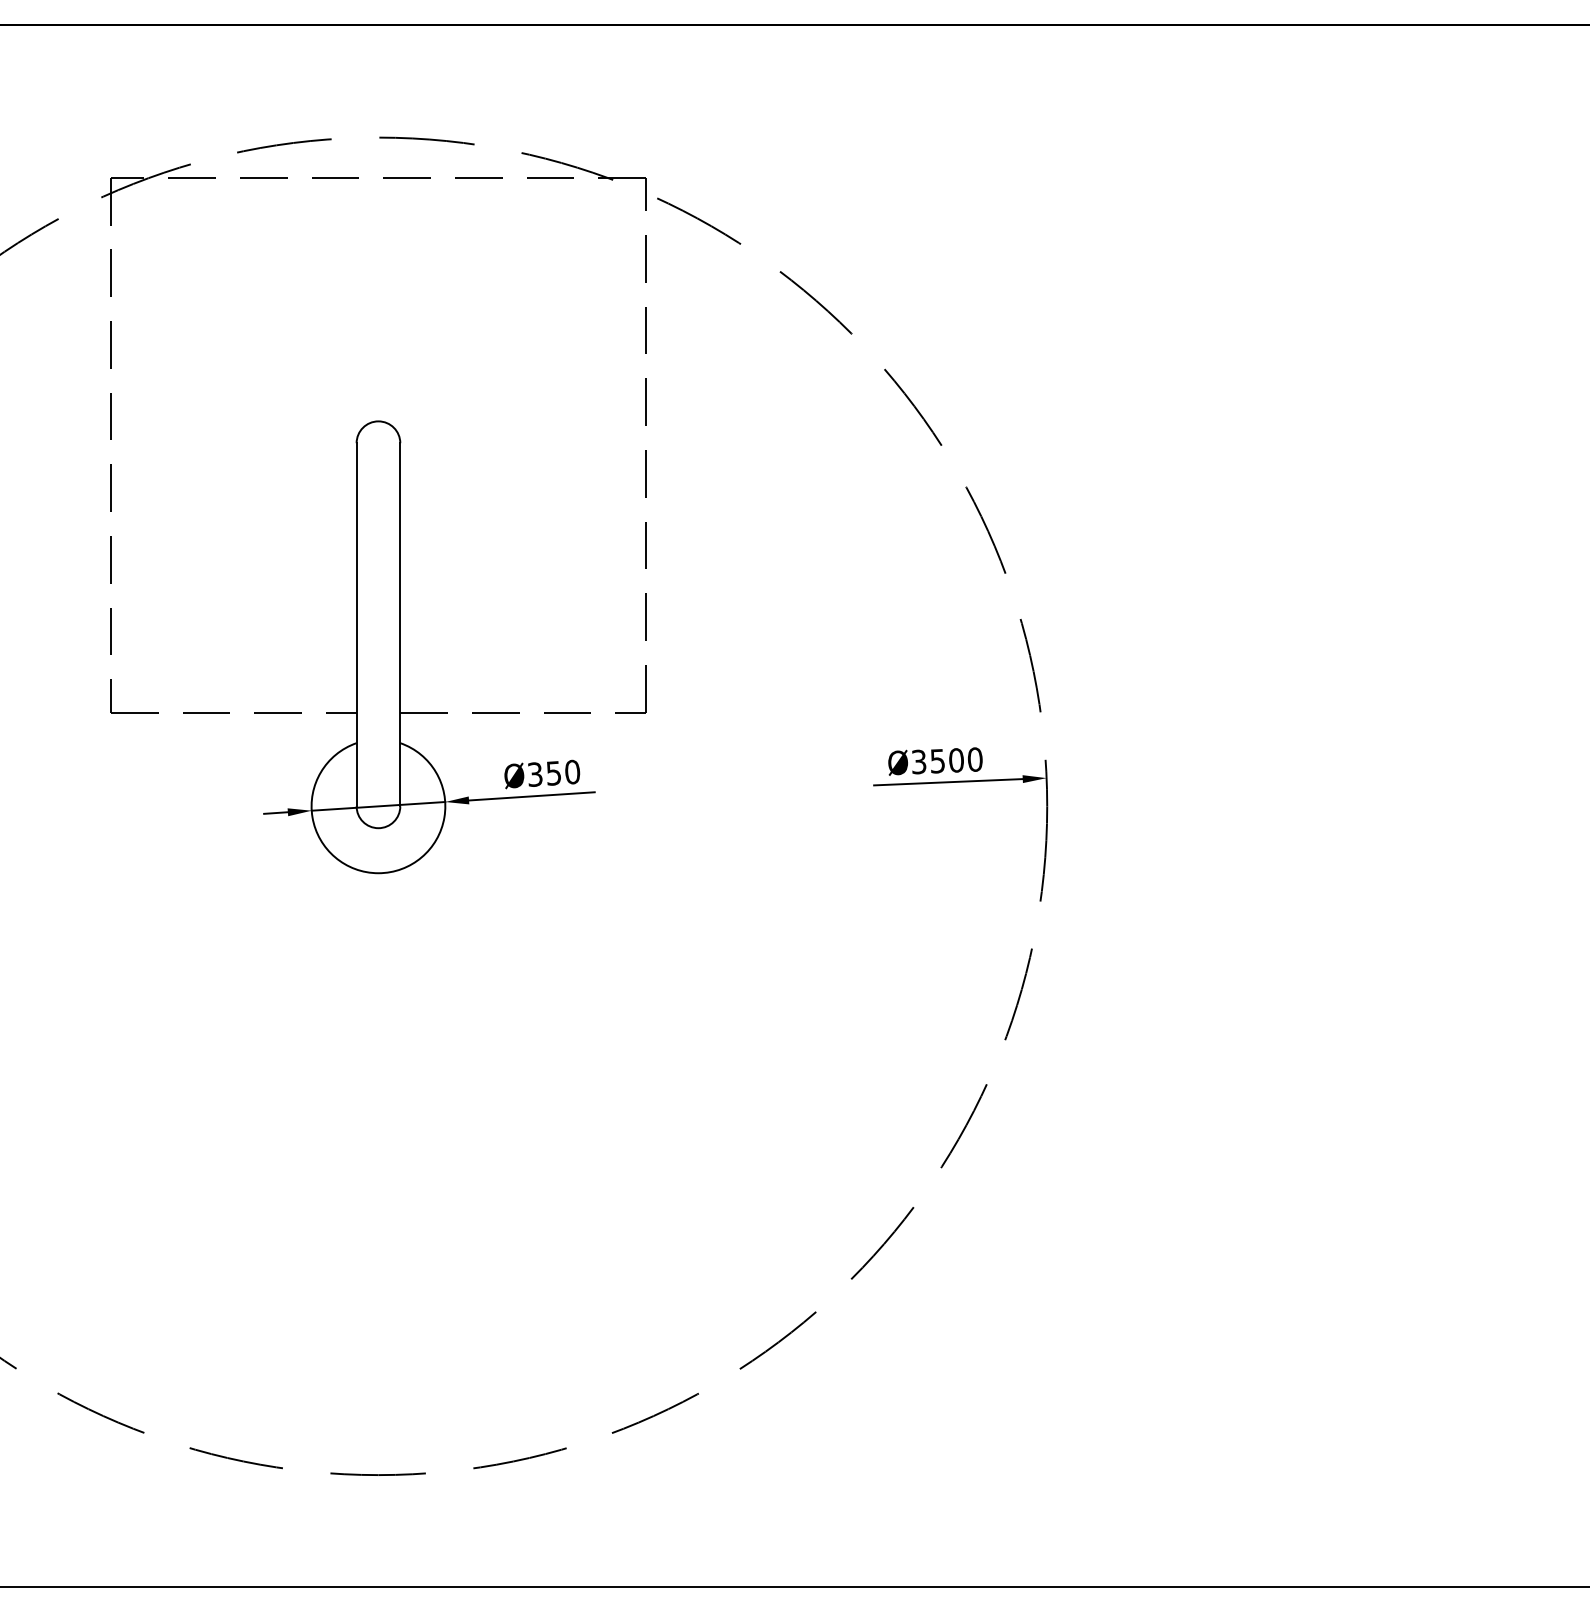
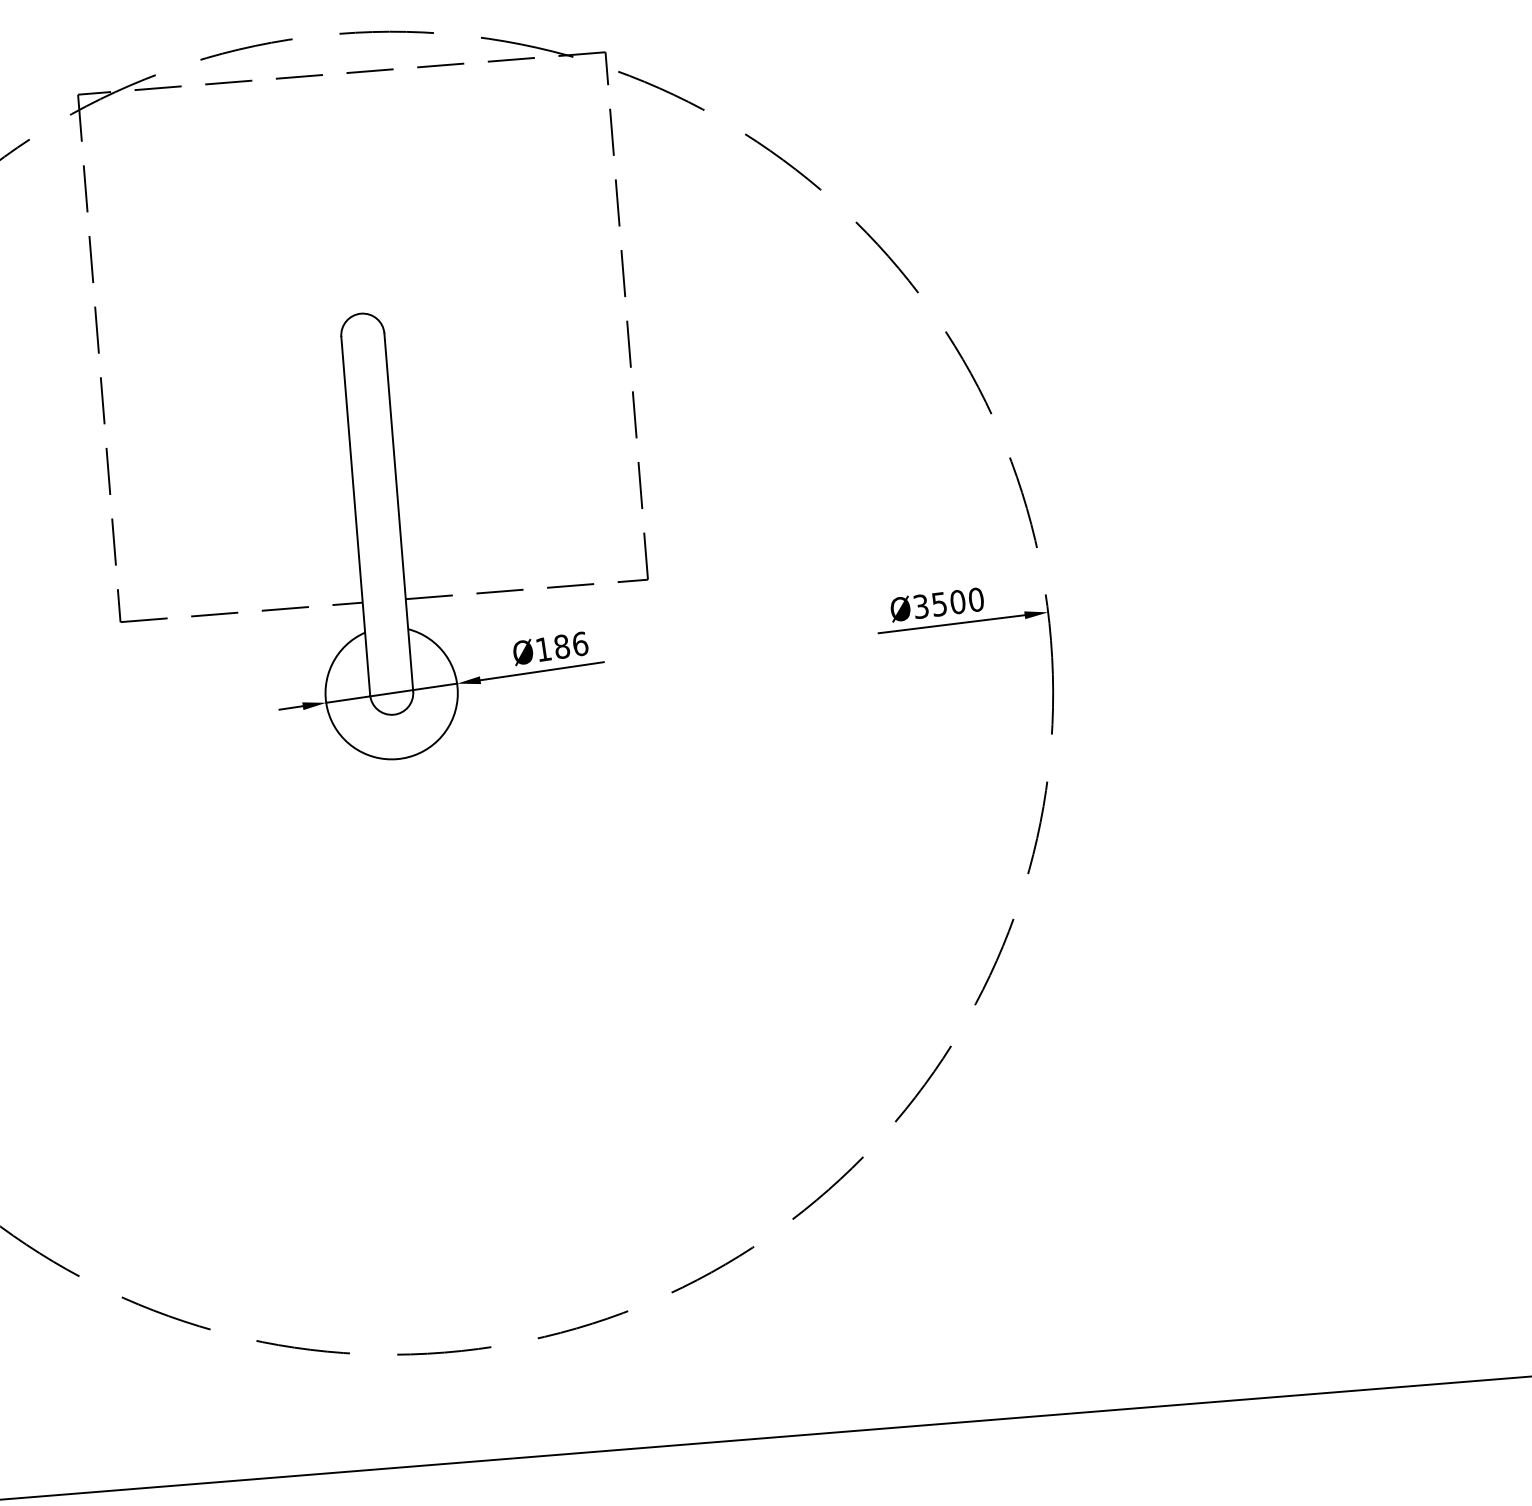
text: (554, 772) -> (562, 645), Ø350 -> Ø186

